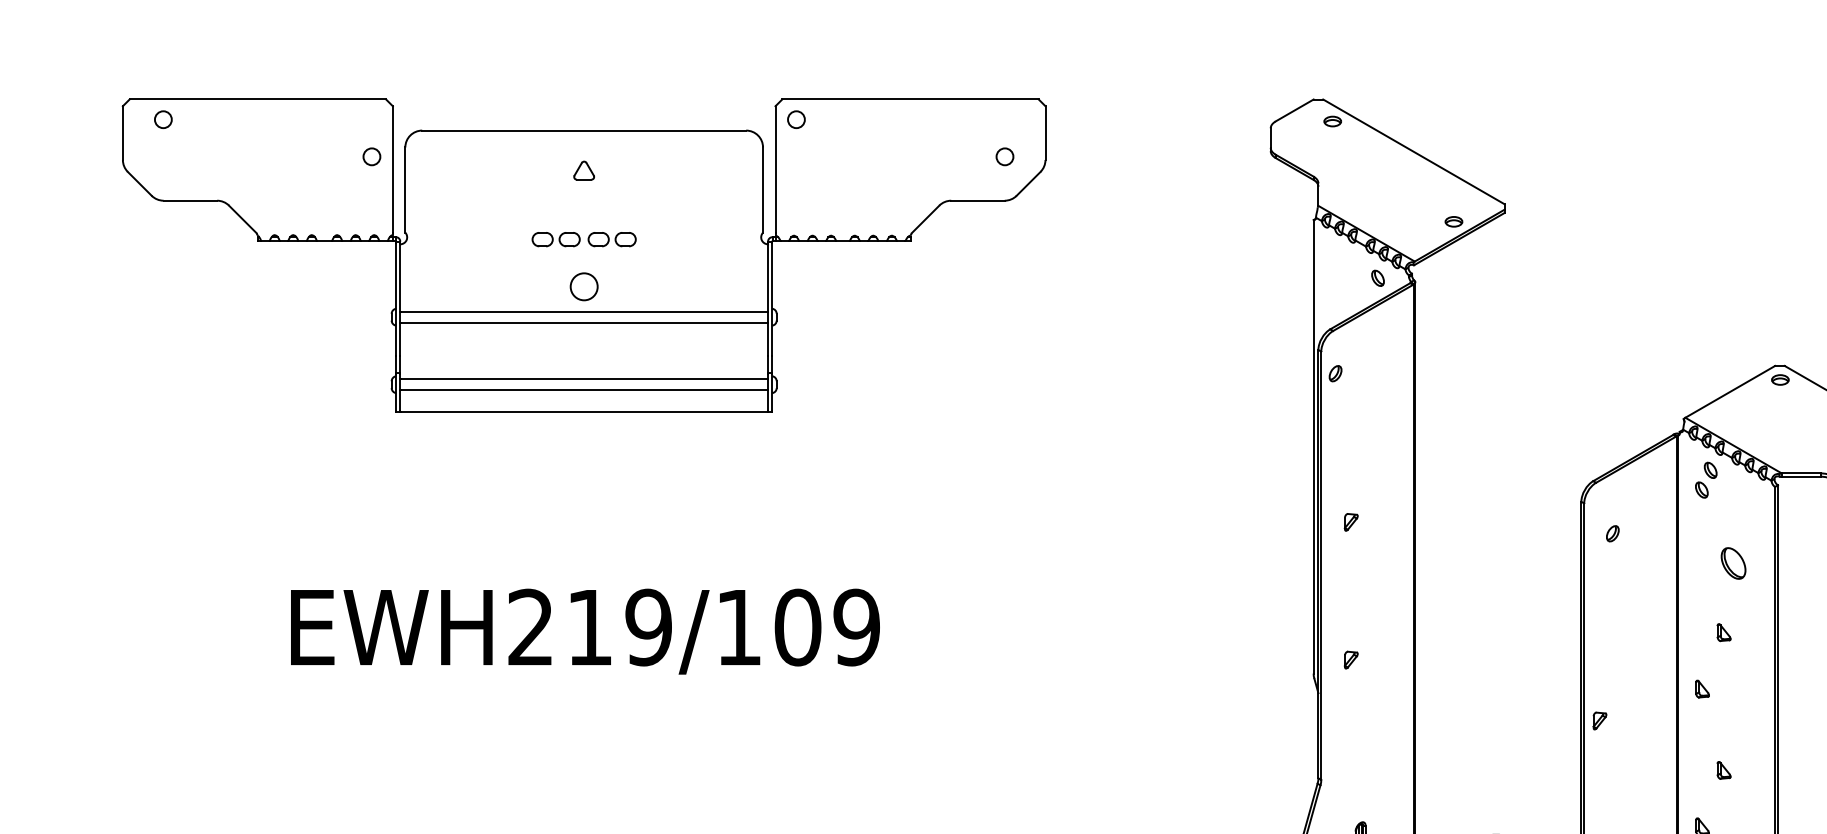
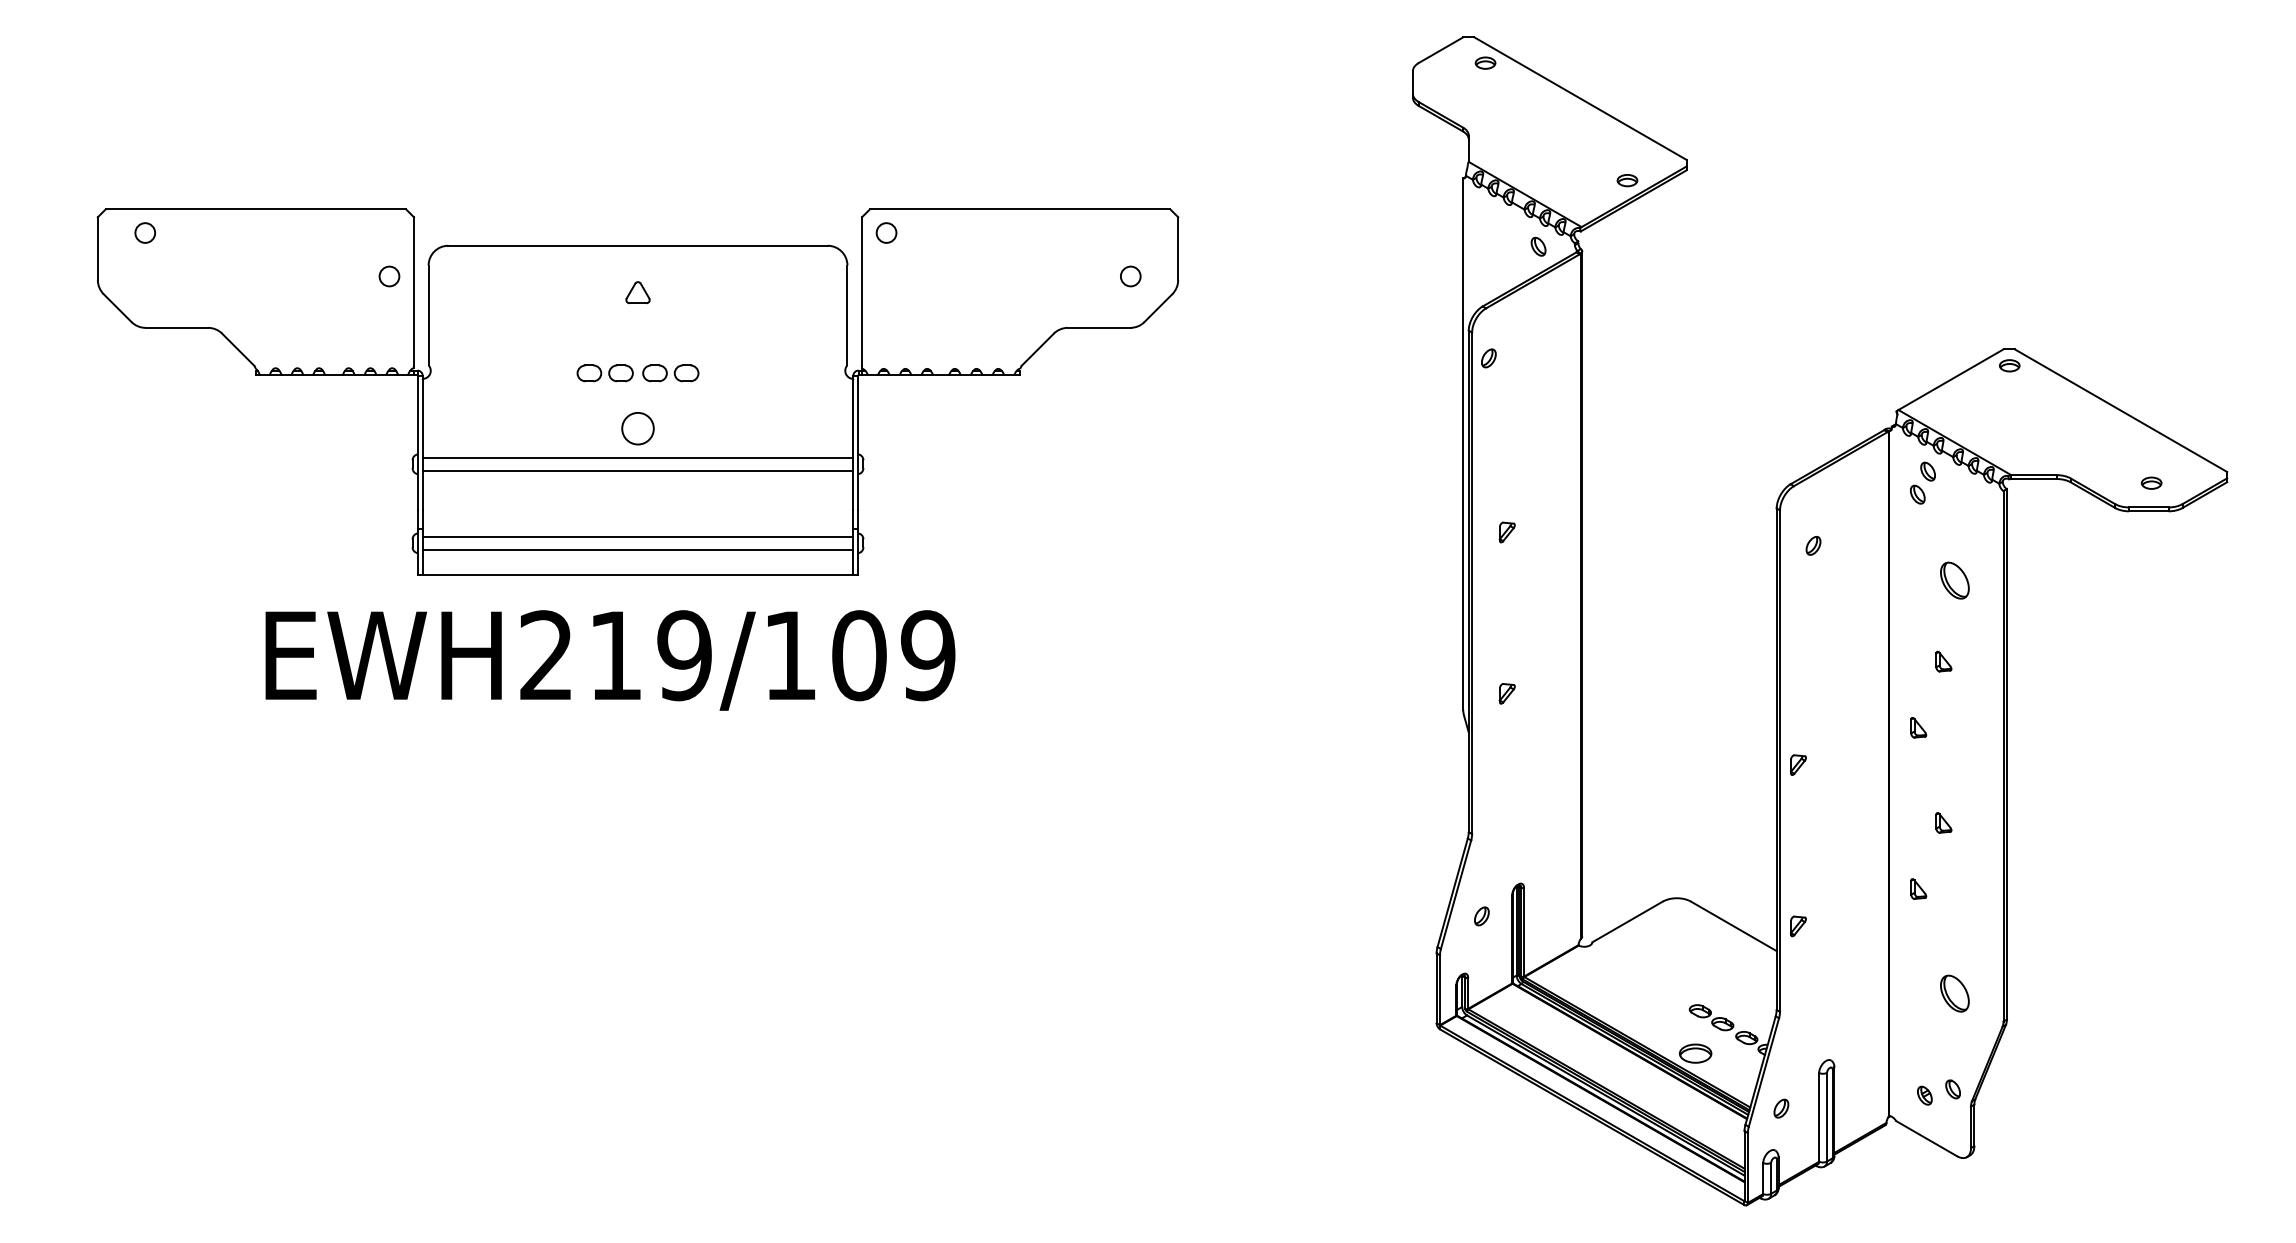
part: (583, 255) -> (637, 391), moved

